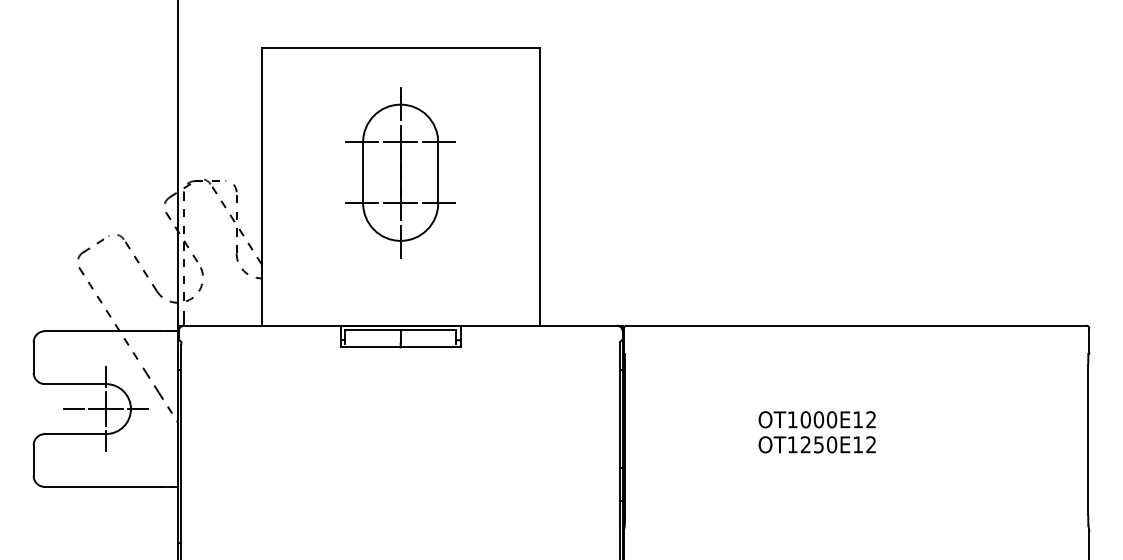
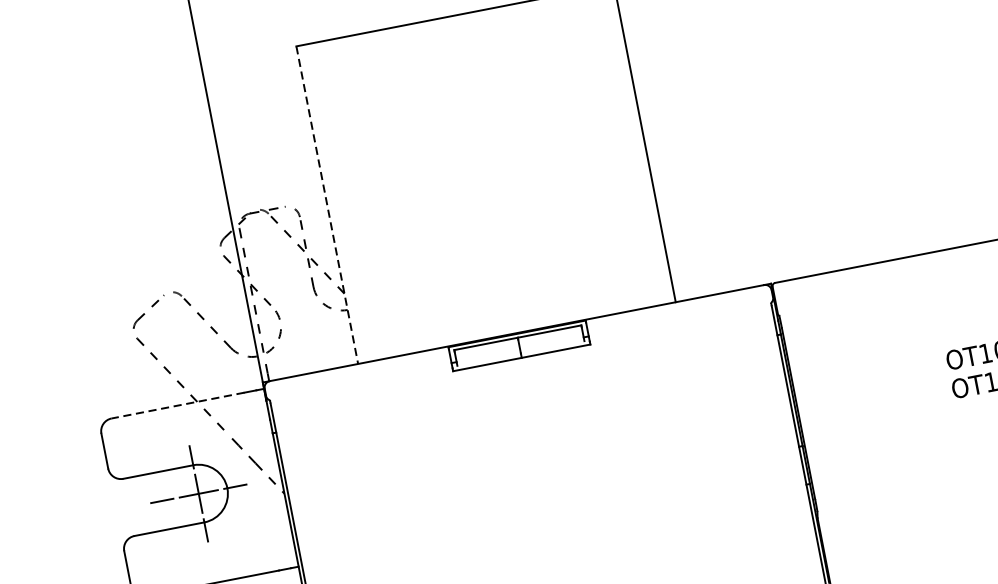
part: (400, 172) -> (482, 158), removed
line: (261, 187) -> (327, 206), solid -> dashed
line: (102, 331) -> (177, 405), solid -> dashed

